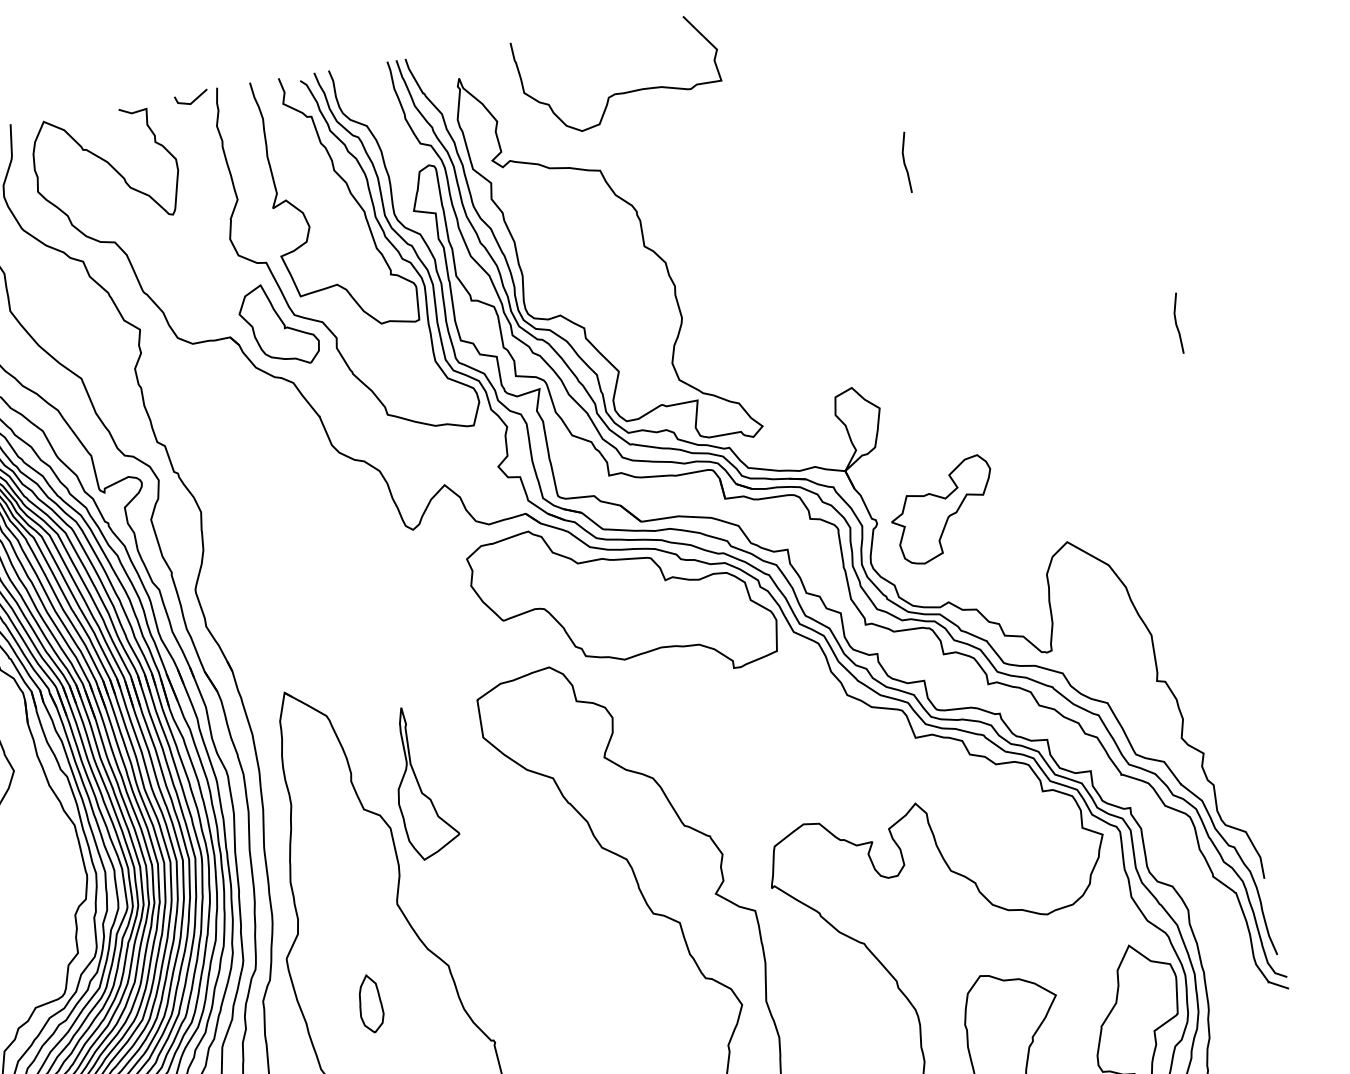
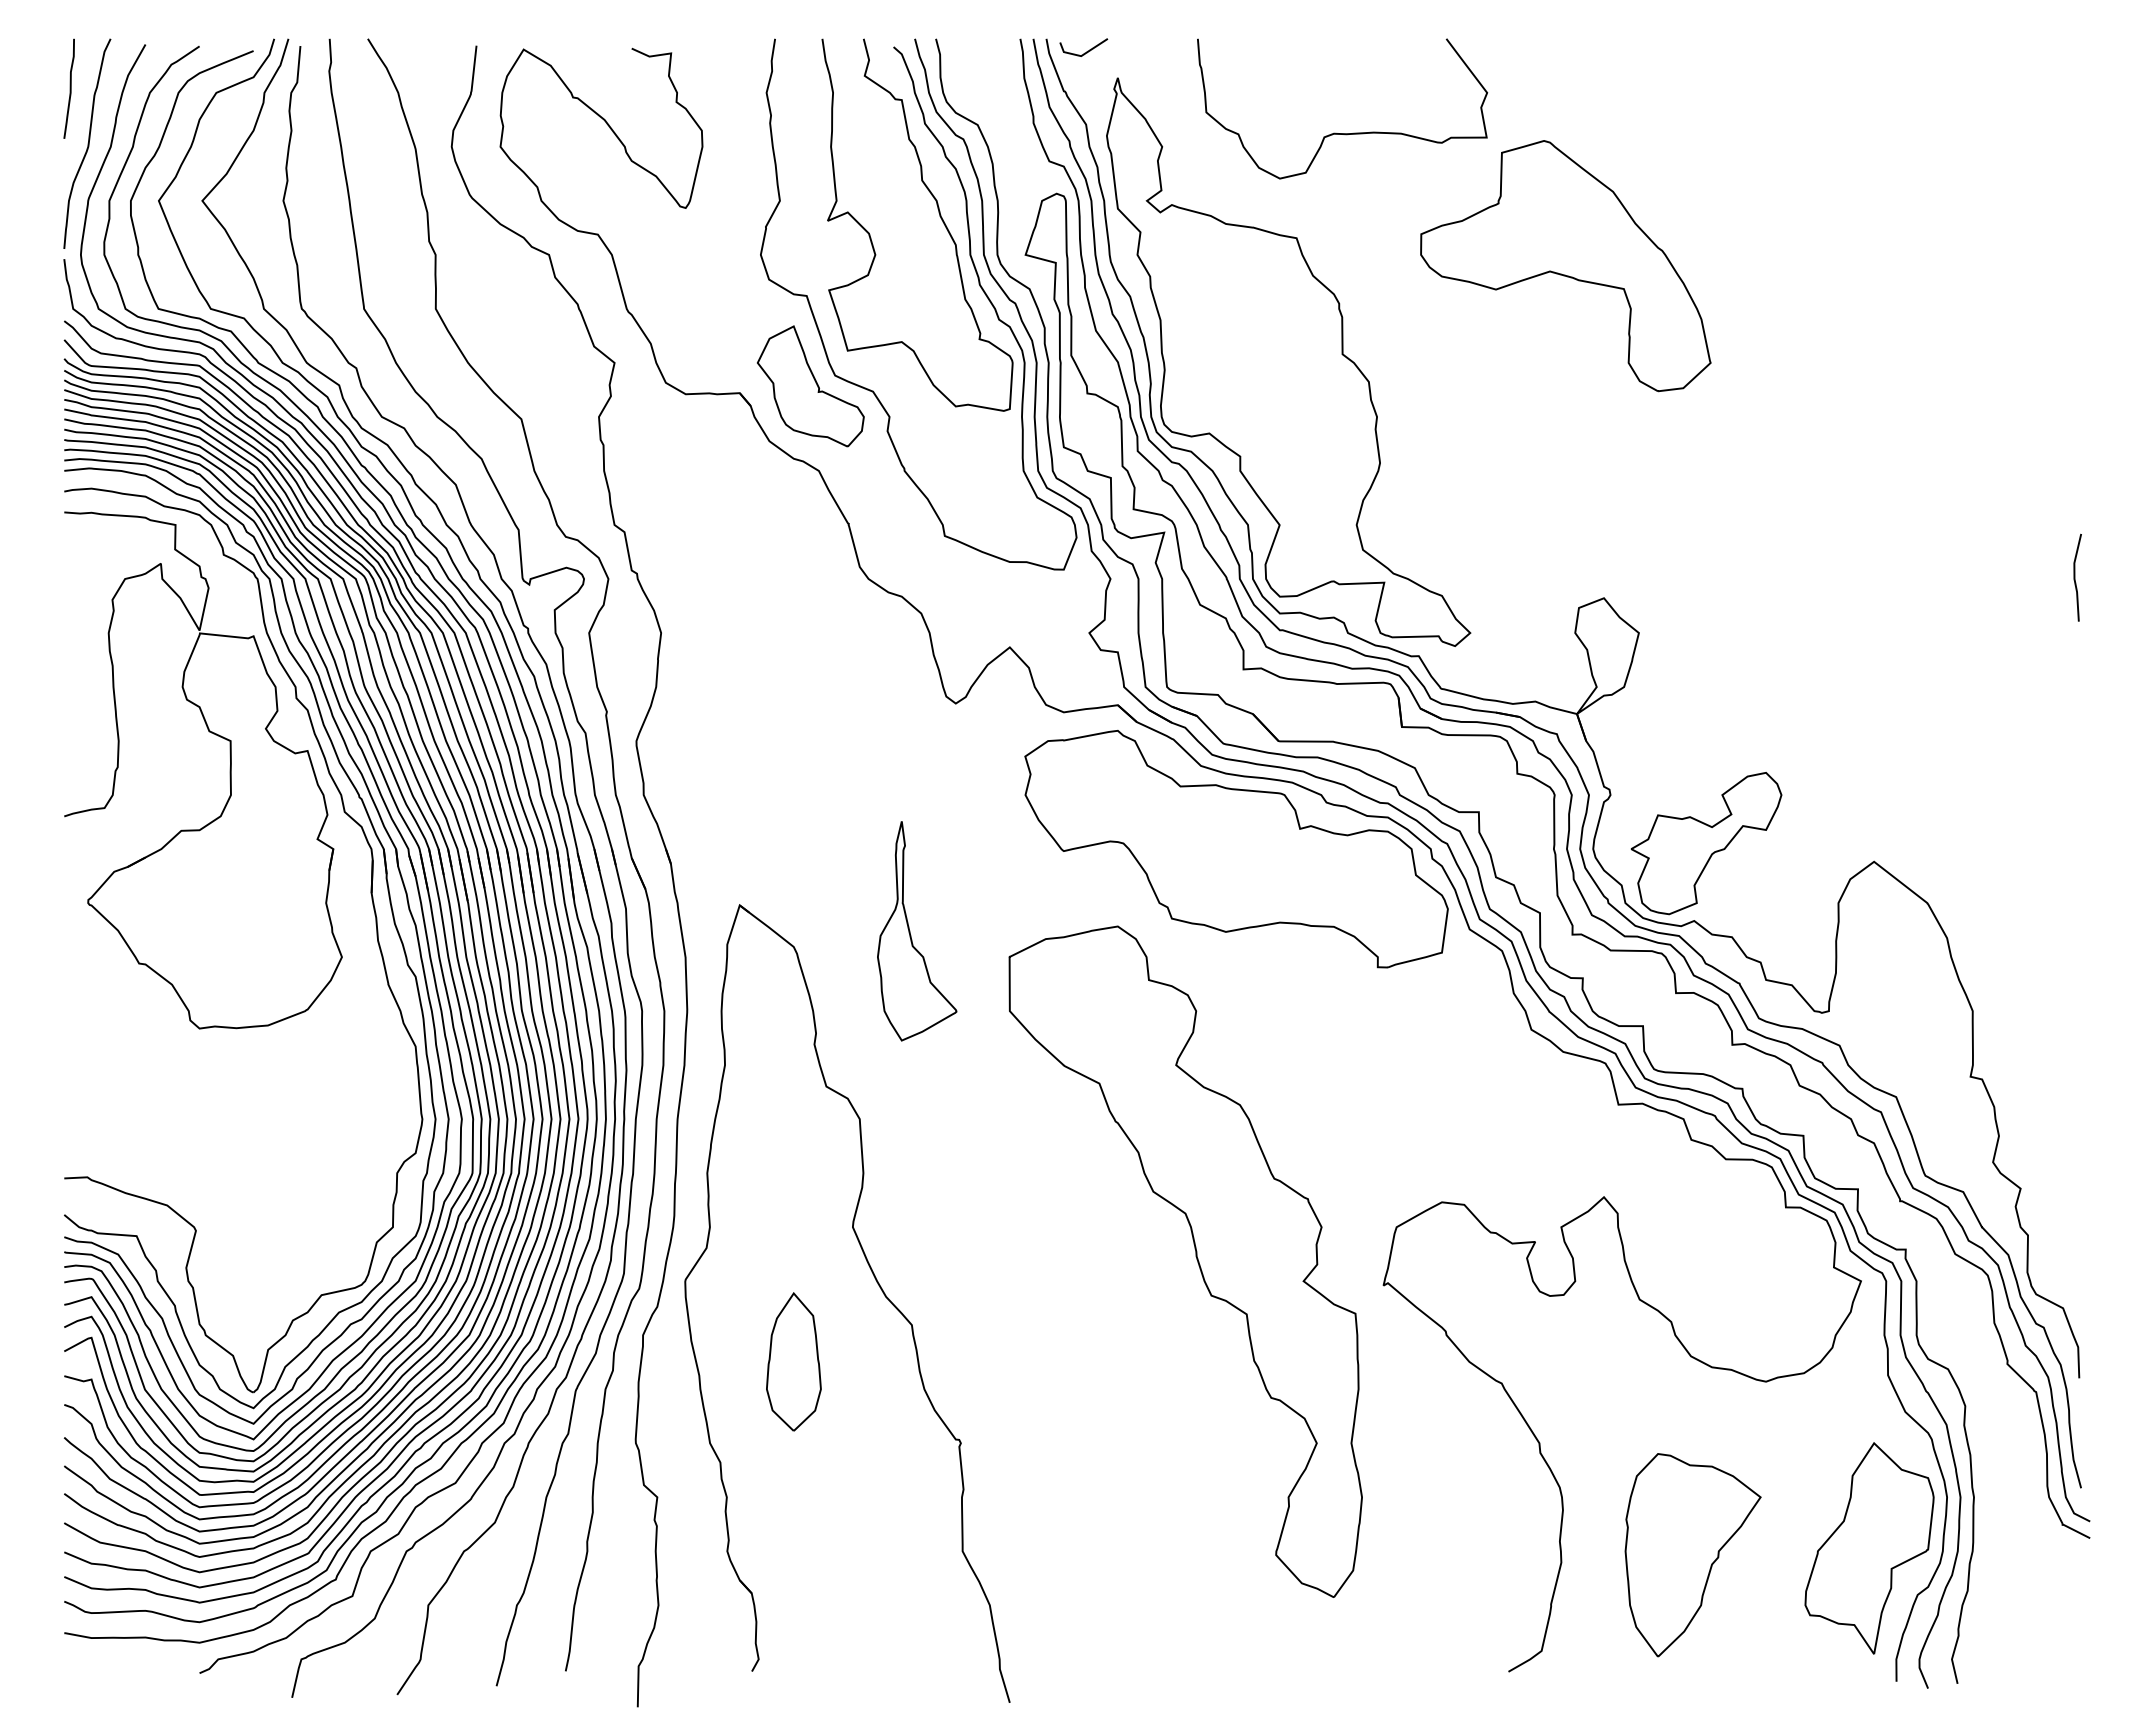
line: (193, 100) -> (1086, 51), moved
part: (789, 161) -> (1565, 266), added
line: (905, 162) -> (1727, 292), removed
part: (943, 510) -> (1706, 843), moved
part: (418, 783) -> (910, 931), moved
part: (370, 1003) -> (793, 1361), size x1.67

